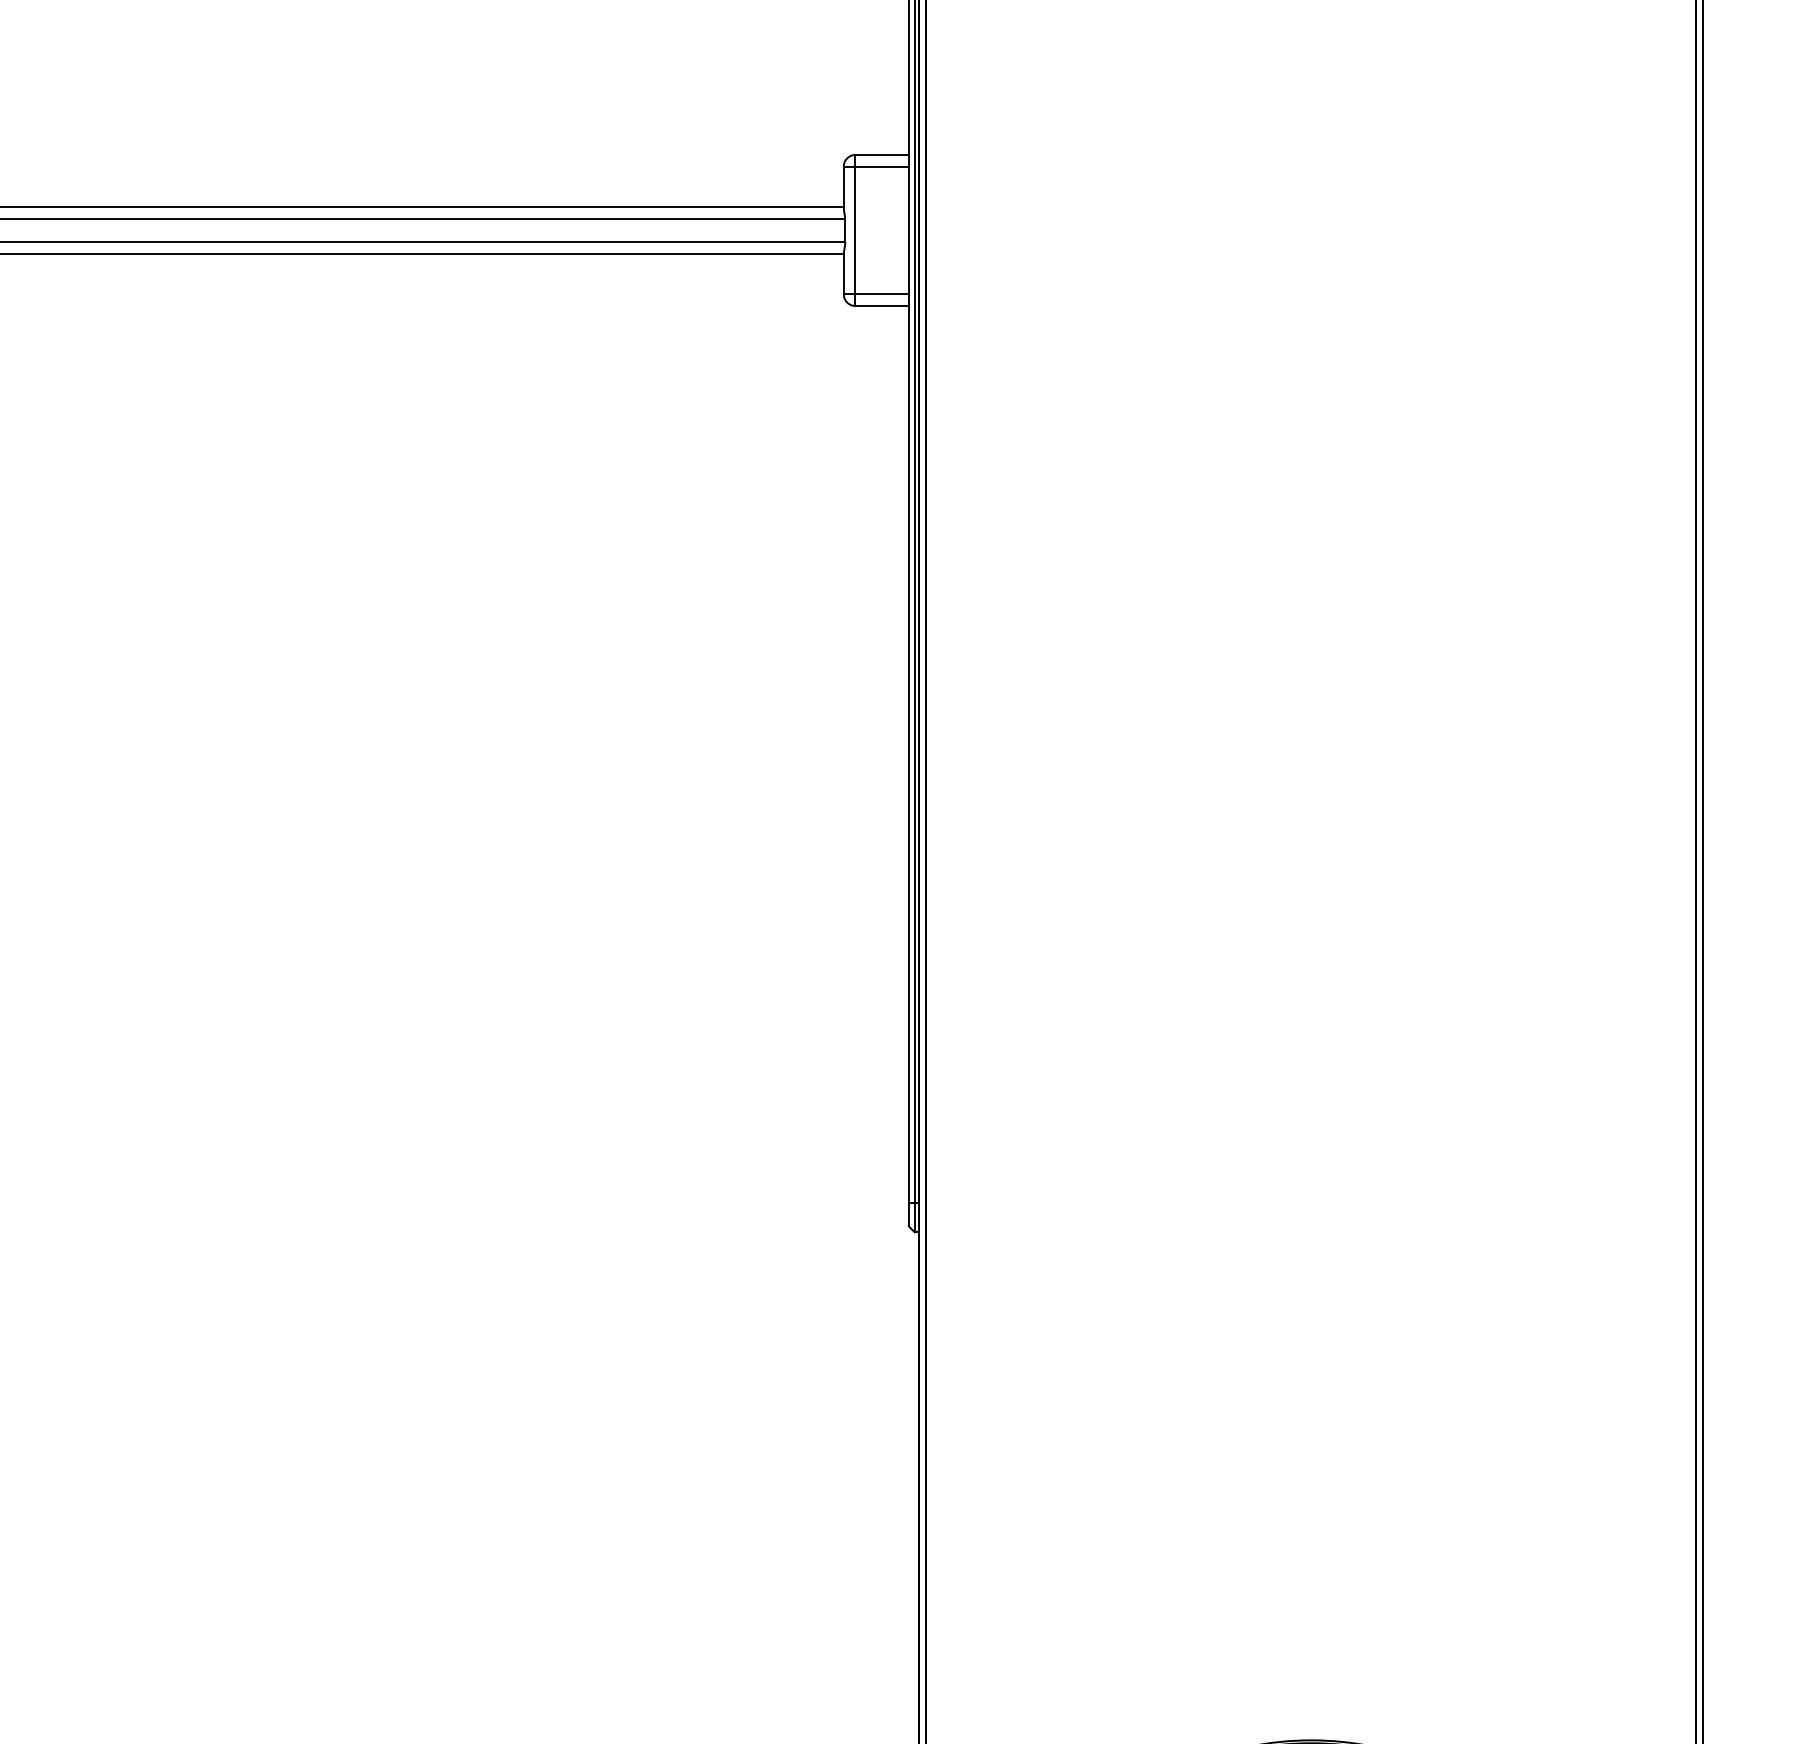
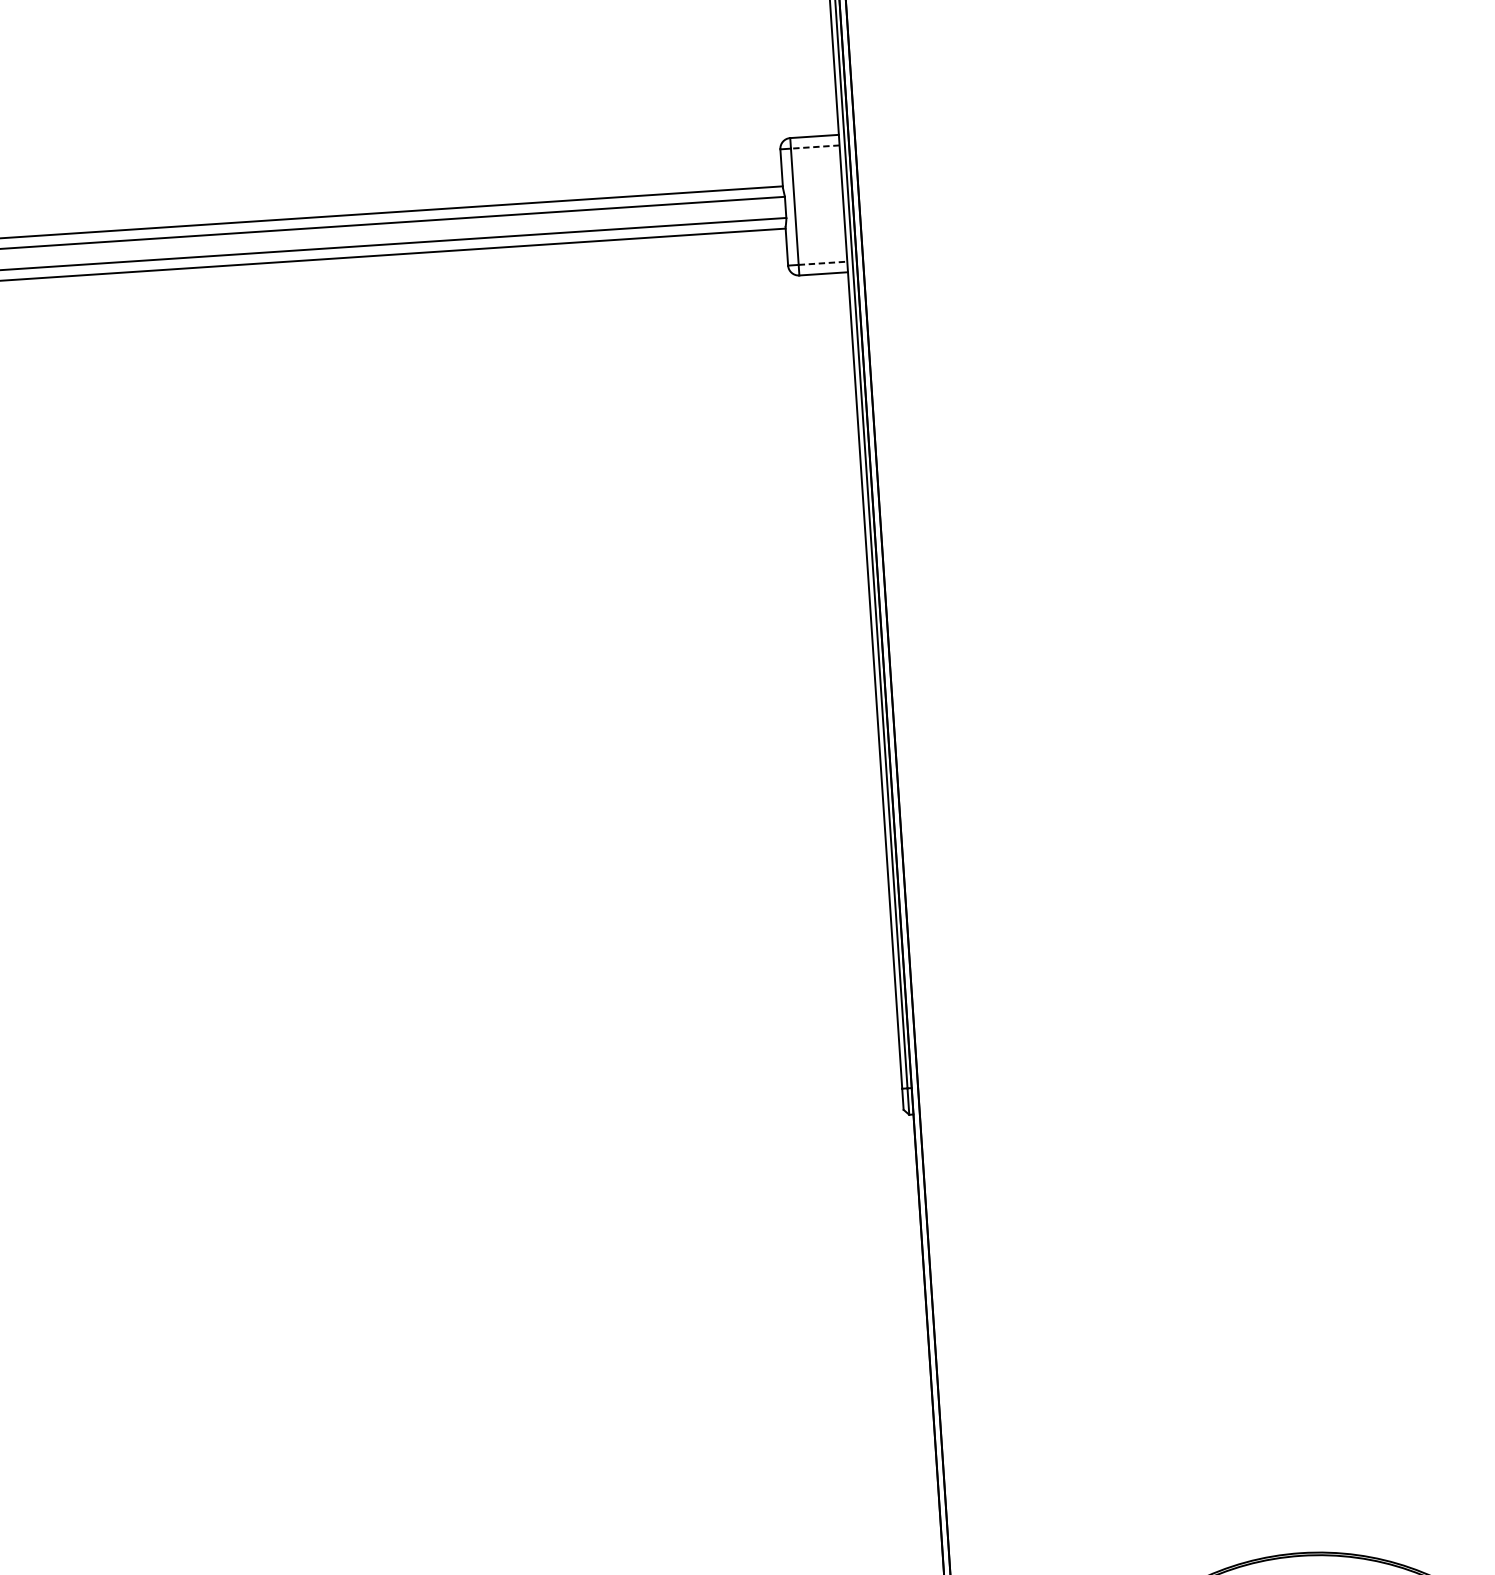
line: (882, 166) -> (815, 146), solid -> dashed
line: (882, 294) -> (823, 263), solid -> dashed

